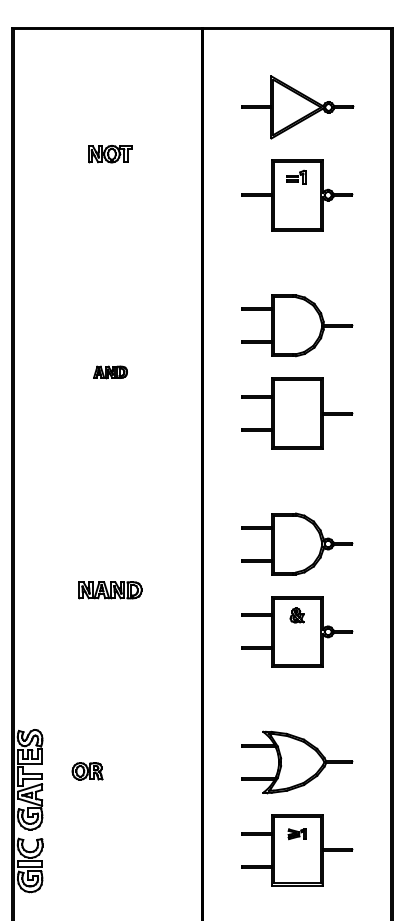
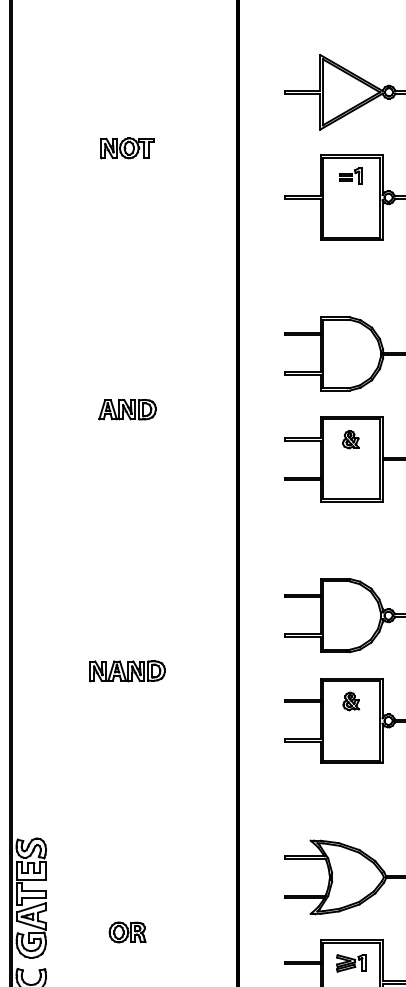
part: (110, 372) -> (127, 410), size x1.43
part: (296, 397) -> (350, 439), added
part: (87, 771) -> (127, 932), moved
part: (296, 834) -> (350, 963), size x1.43

